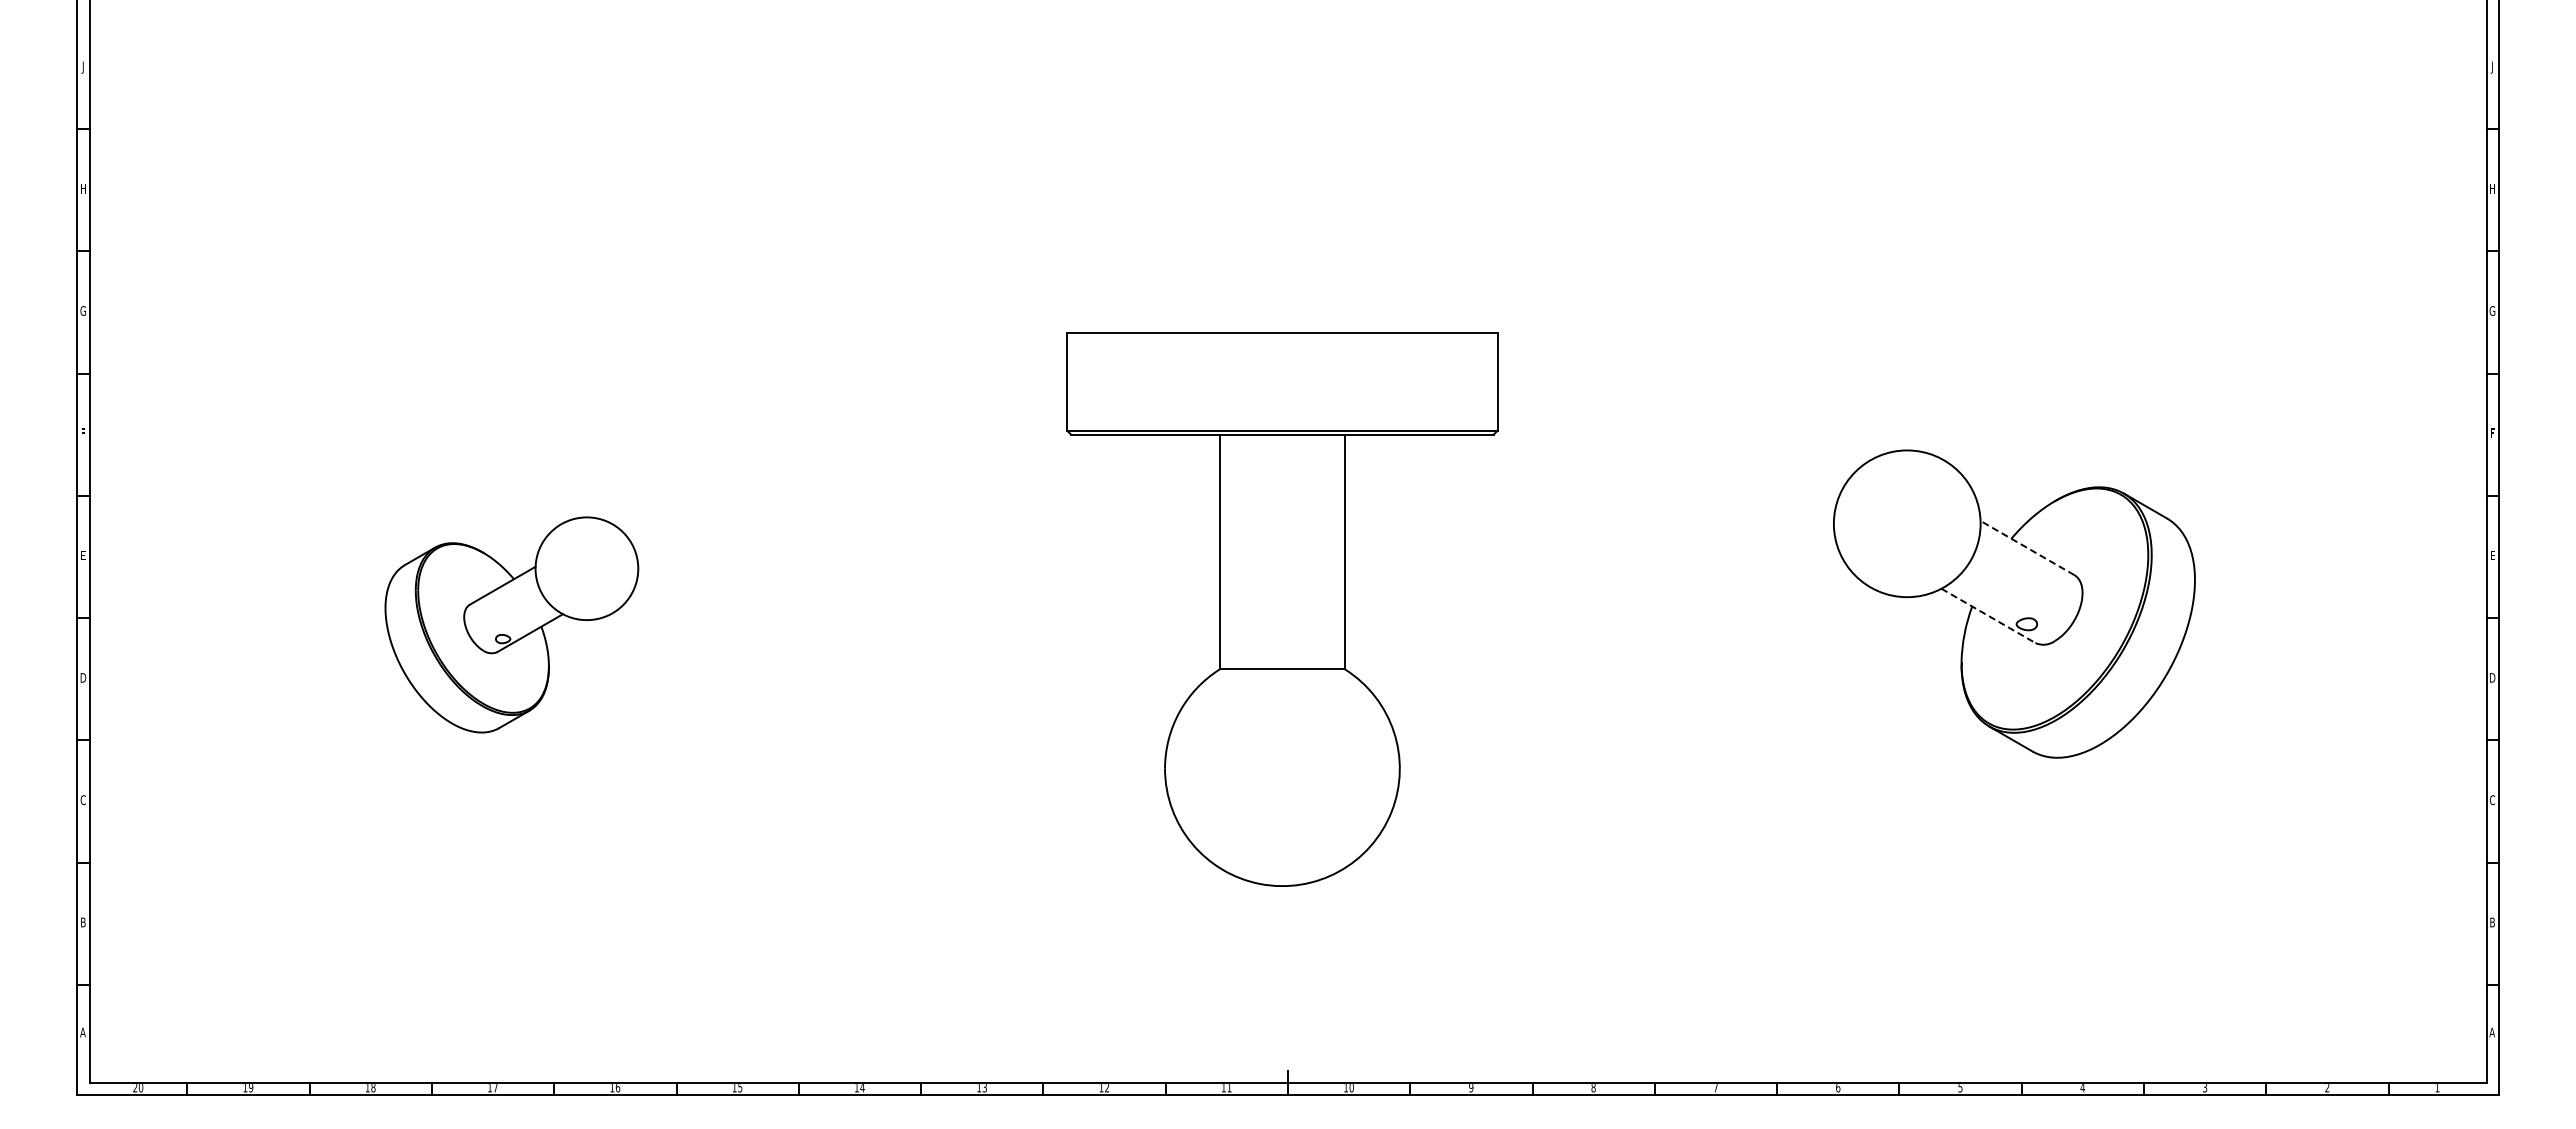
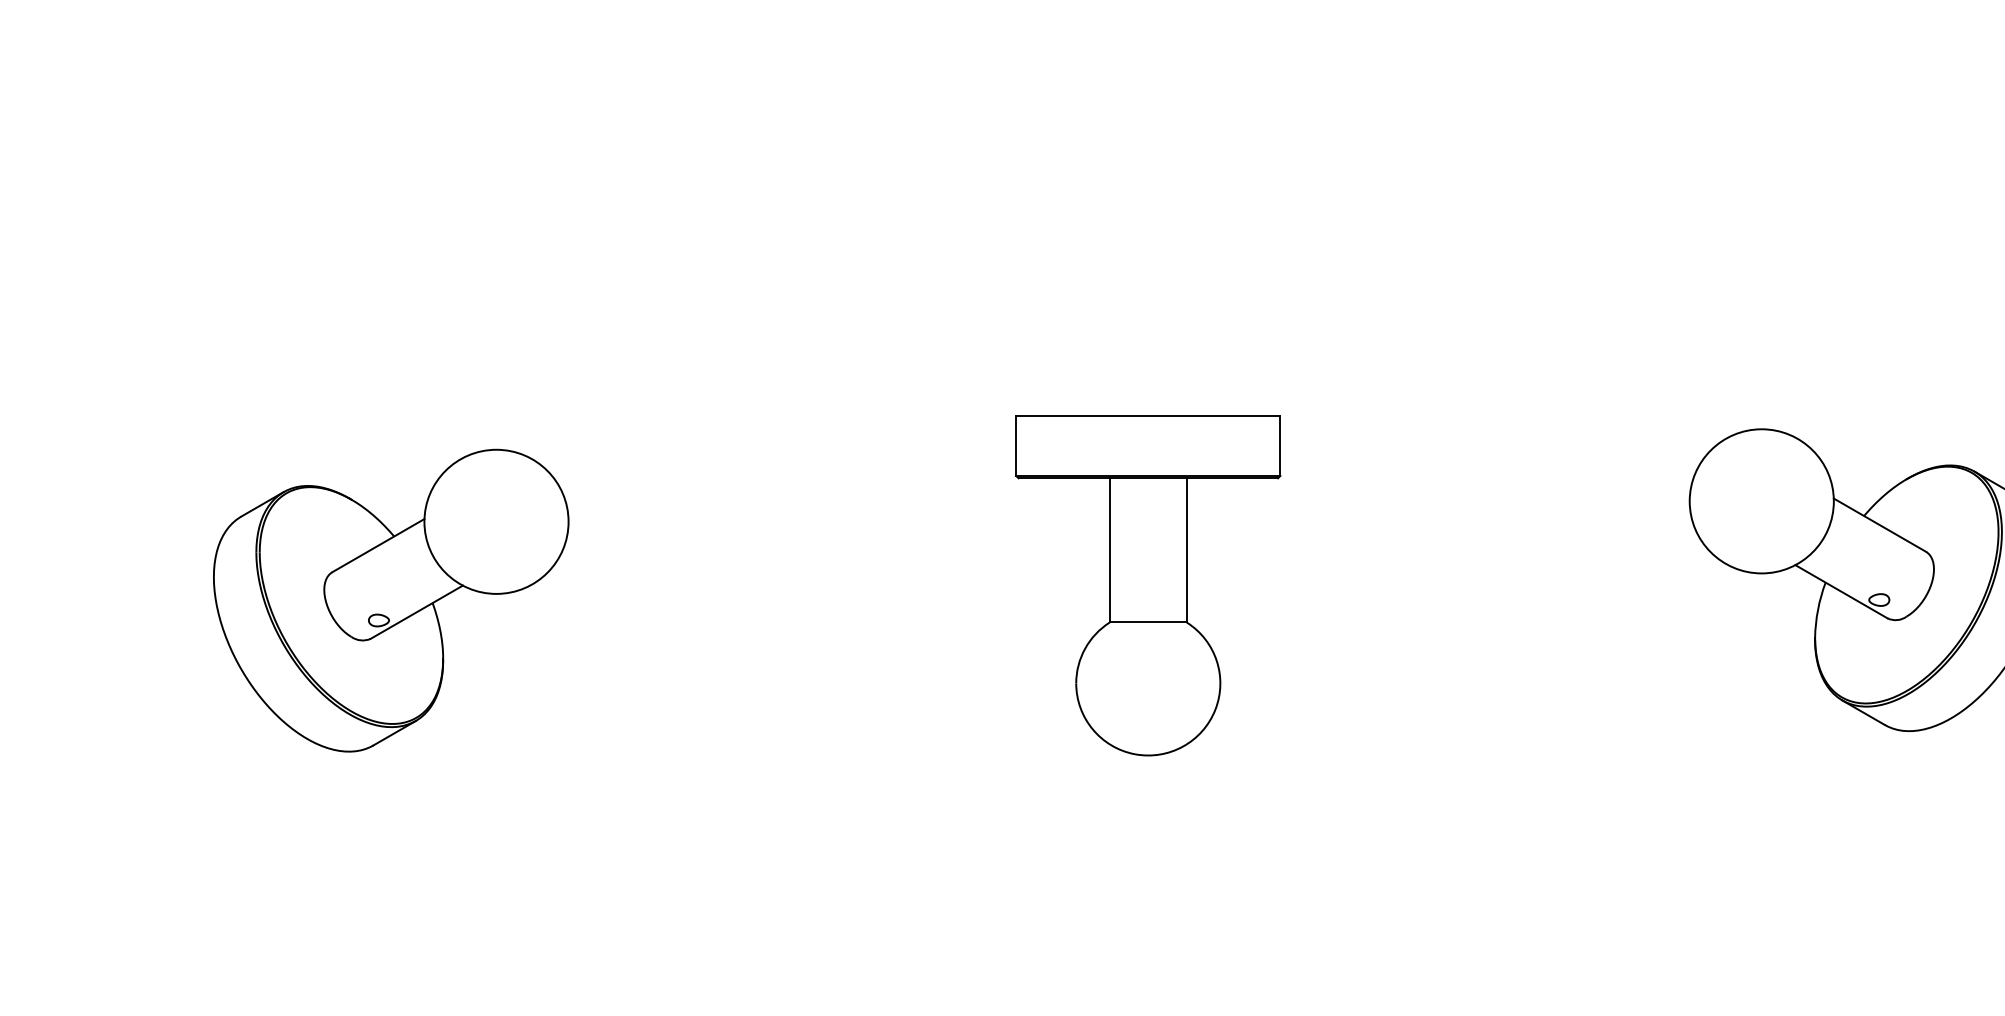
line: (2027, 547) -> (1879, 524), dashed -> solid
part: (1282, 609) -> (1148, 585), size x0.62
line: (1988, 616) -> (1841, 592), dashed -> solid
part: (511, 624) -> (390, 600), size x1.43

